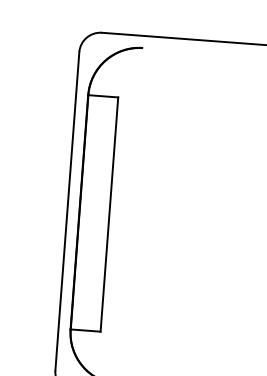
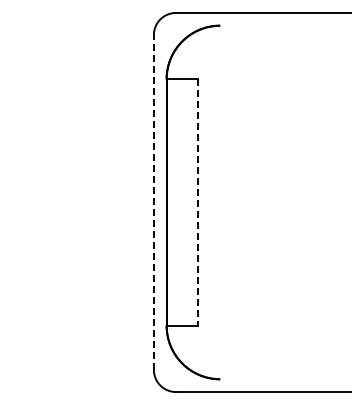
line: (66, 211) -> (153, 202), solid -> dashed
line: (109, 214) -> (198, 202), solid -> dashed

